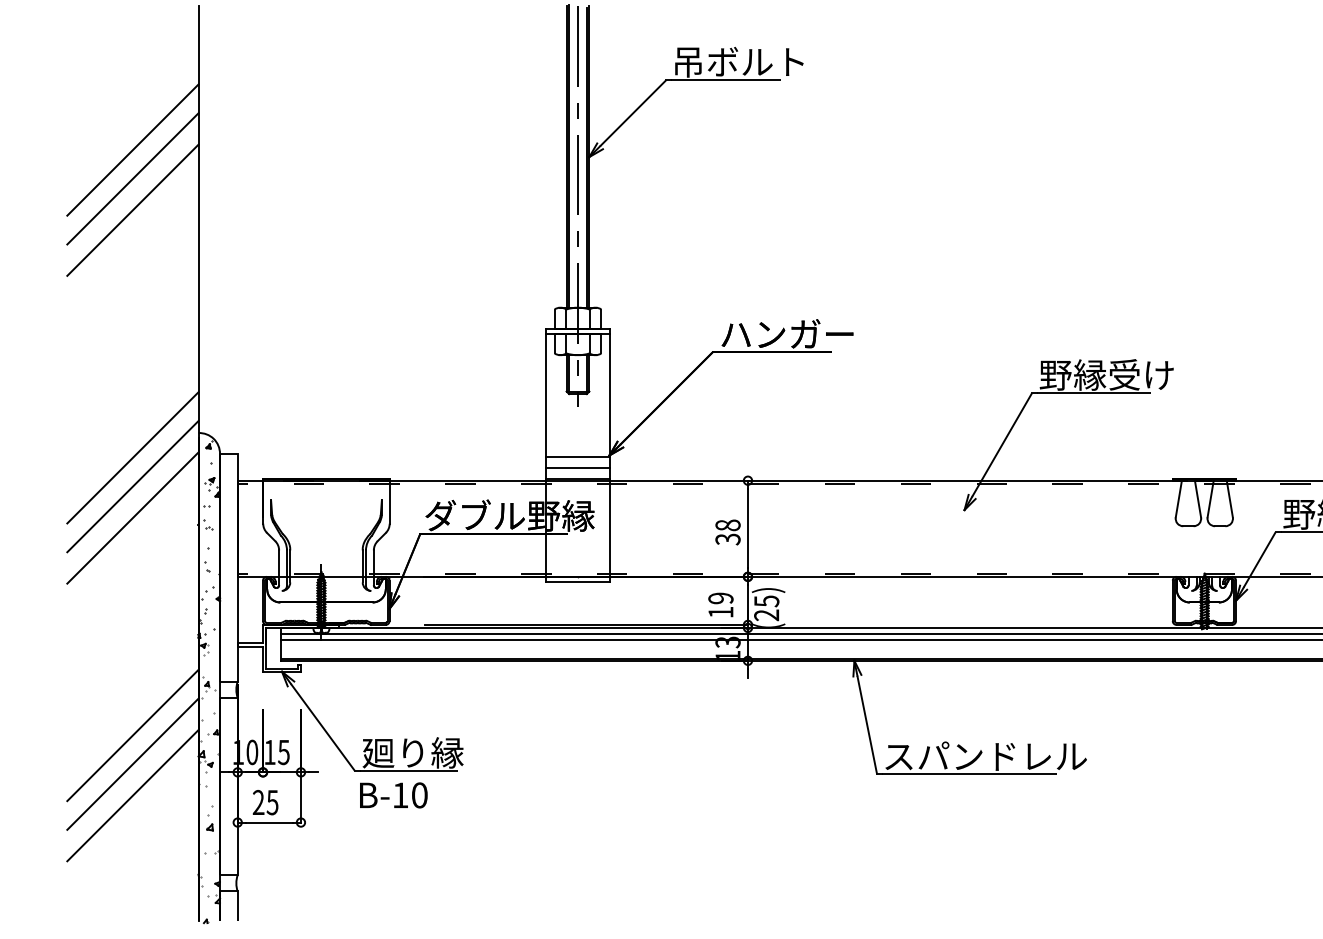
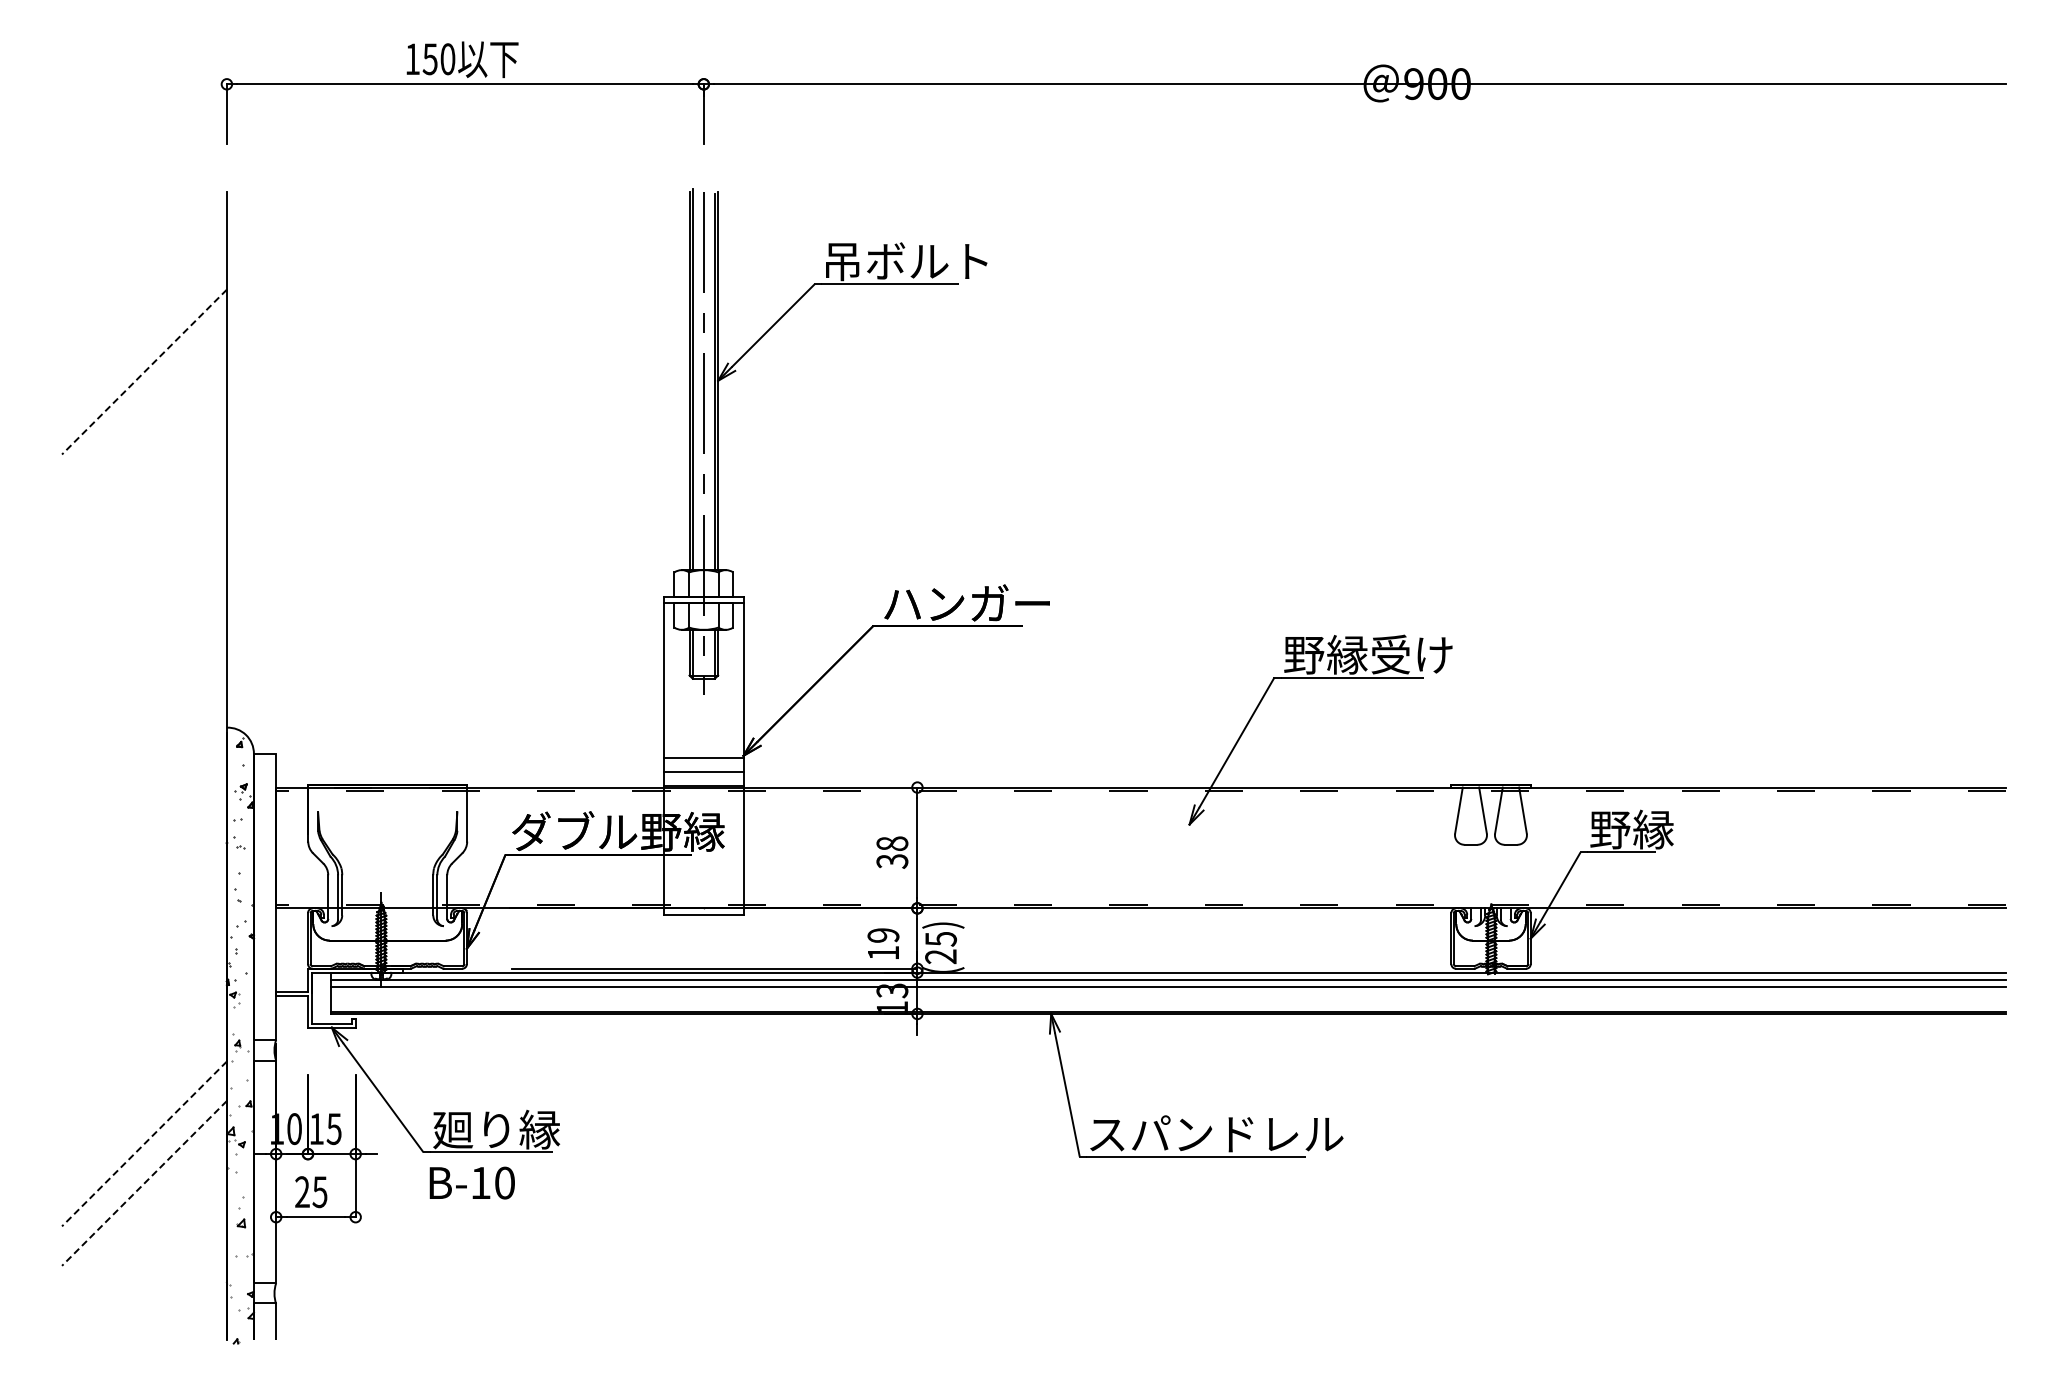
line: (132, 150) -> (144, 372), solid -> dashed
line: (132, 178) -> (144, 407), removed
line: (132, 210) -> (144, 447), removed
line: (132, 457) -> (144, 758), removed
line: (132, 486) -> (144, 794), removed
line: (132, 518) -> (144, 834), removed
line: (132, 735) -> (144, 1107), removed
line: (132, 763) -> (144, 1143), solid -> dashed
line: (132, 795) -> (144, 1183), solid -> dashed

